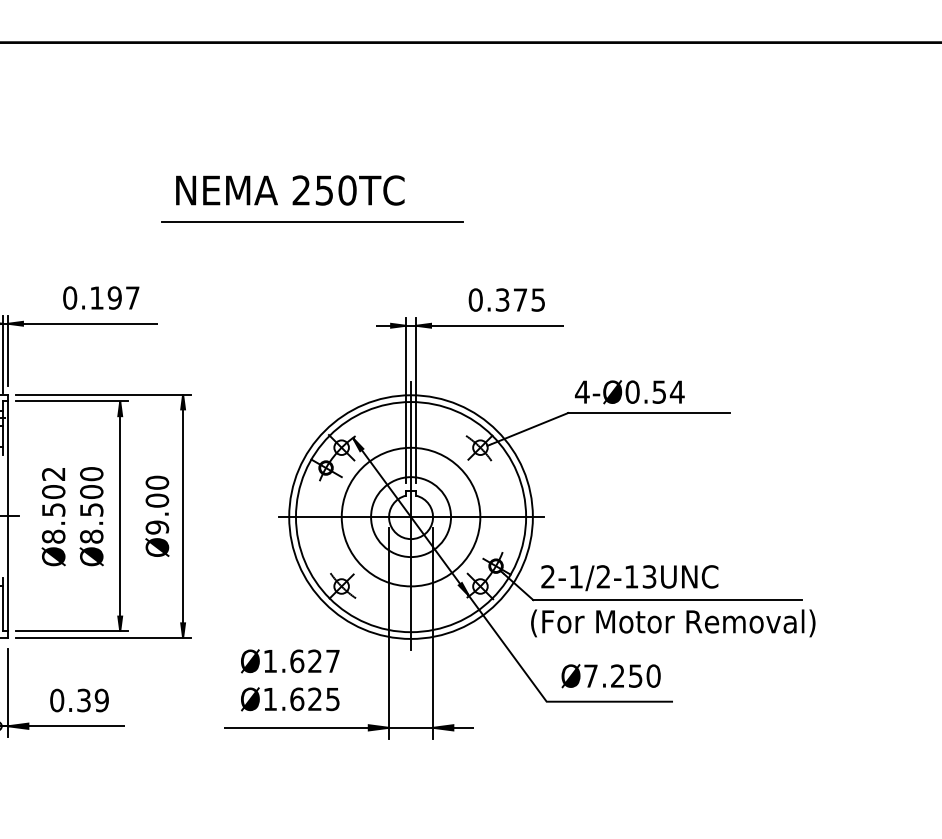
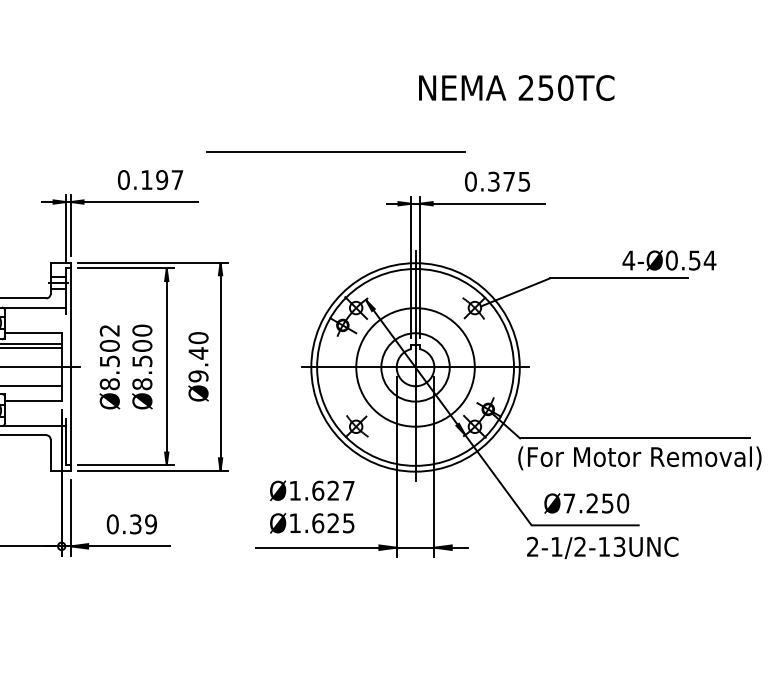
text: (290, 190) -> (516, 88), moved
line: (312, 221) -> (336, 152), moved
text: (629, 392) -> (669, 260), moved
text: (157, 500) -> (198, 353), Ø9.00 -> Ø9.40
text: (629, 578) -> (602, 548), moved

